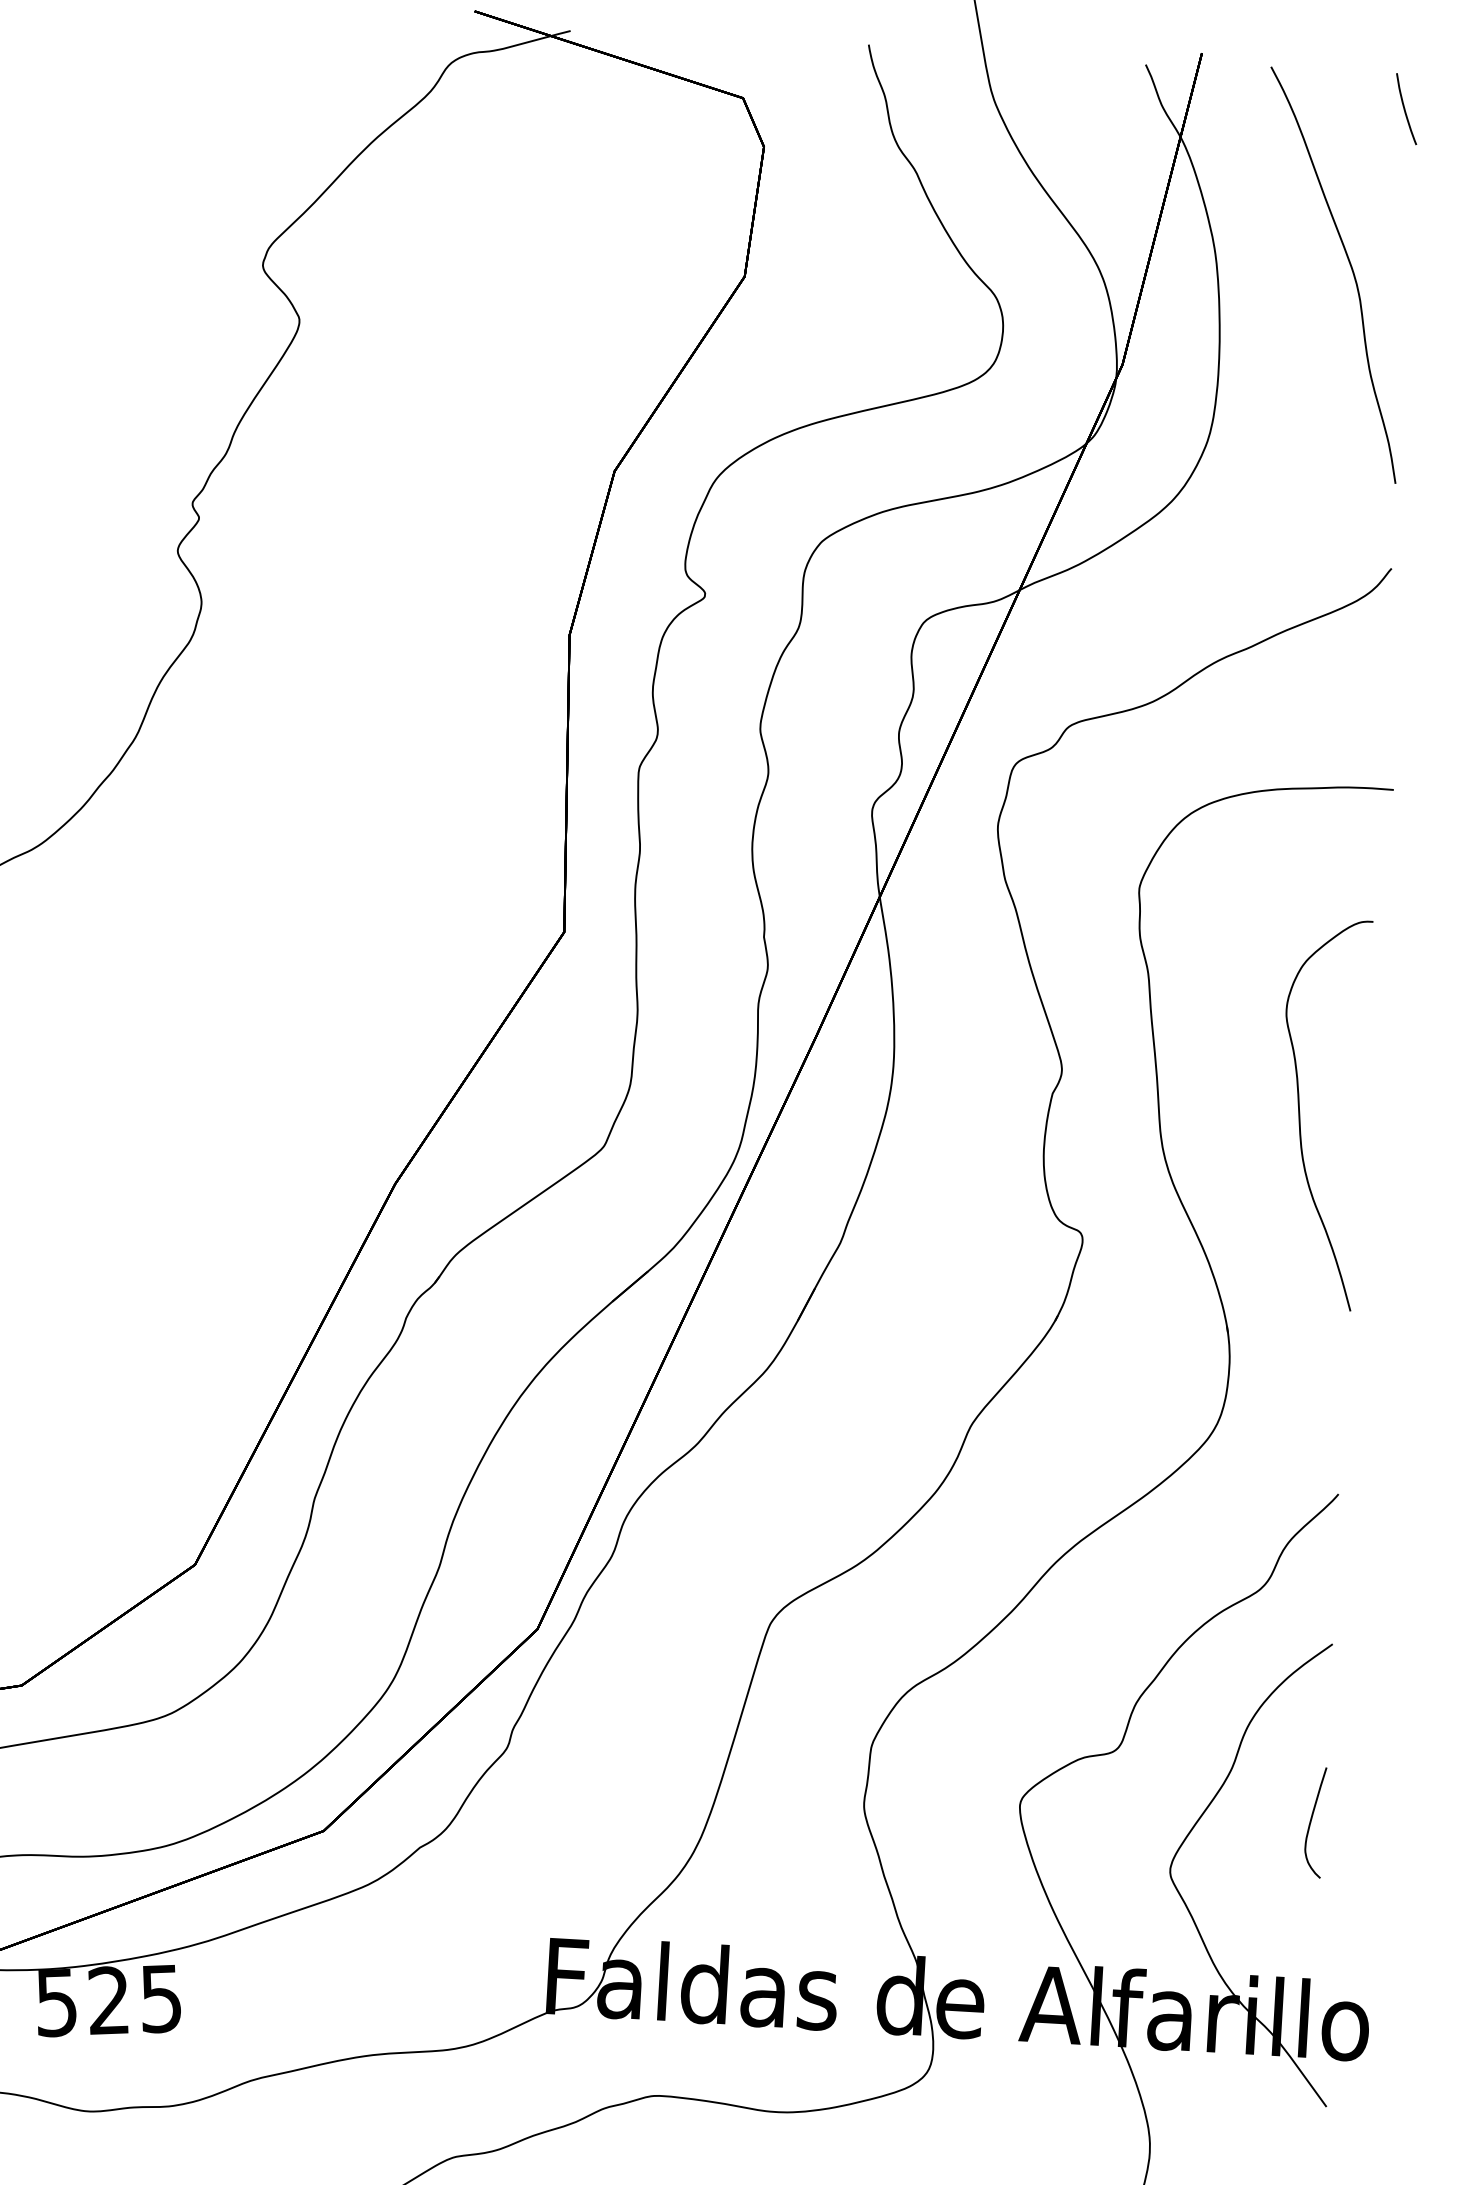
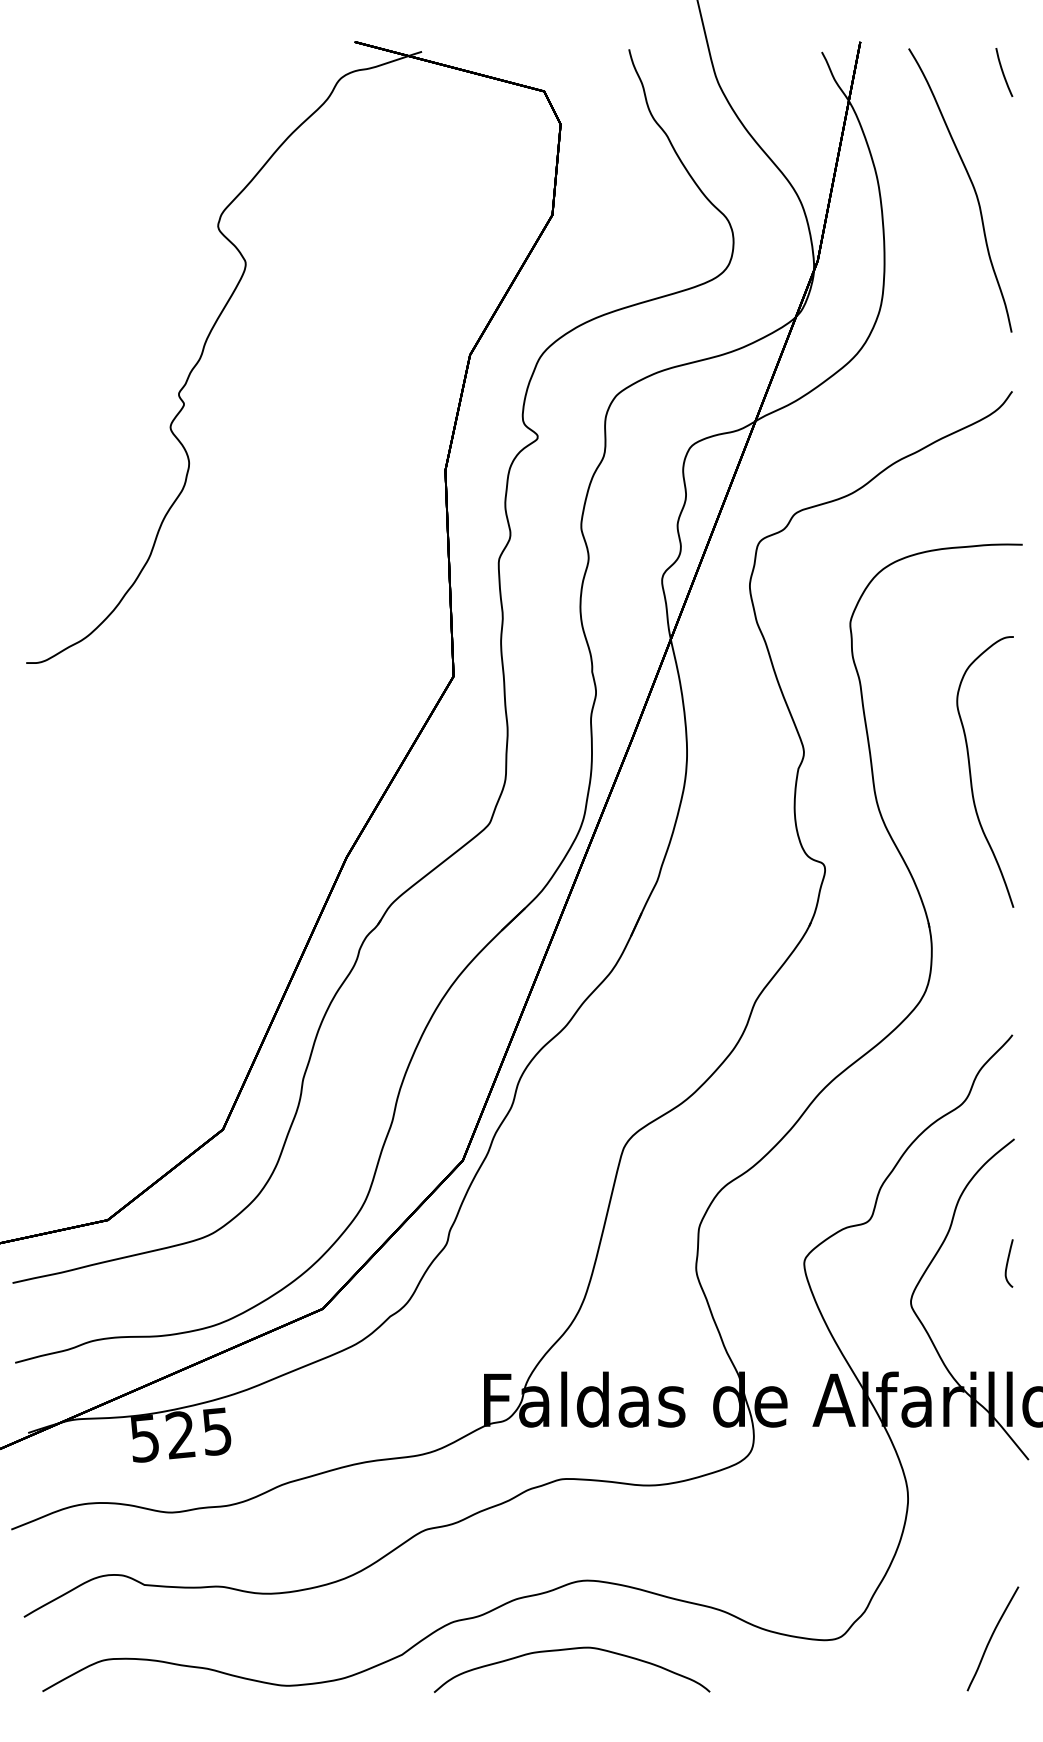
part: (1313, 1822) -> (1008, 1263), size x0.62

